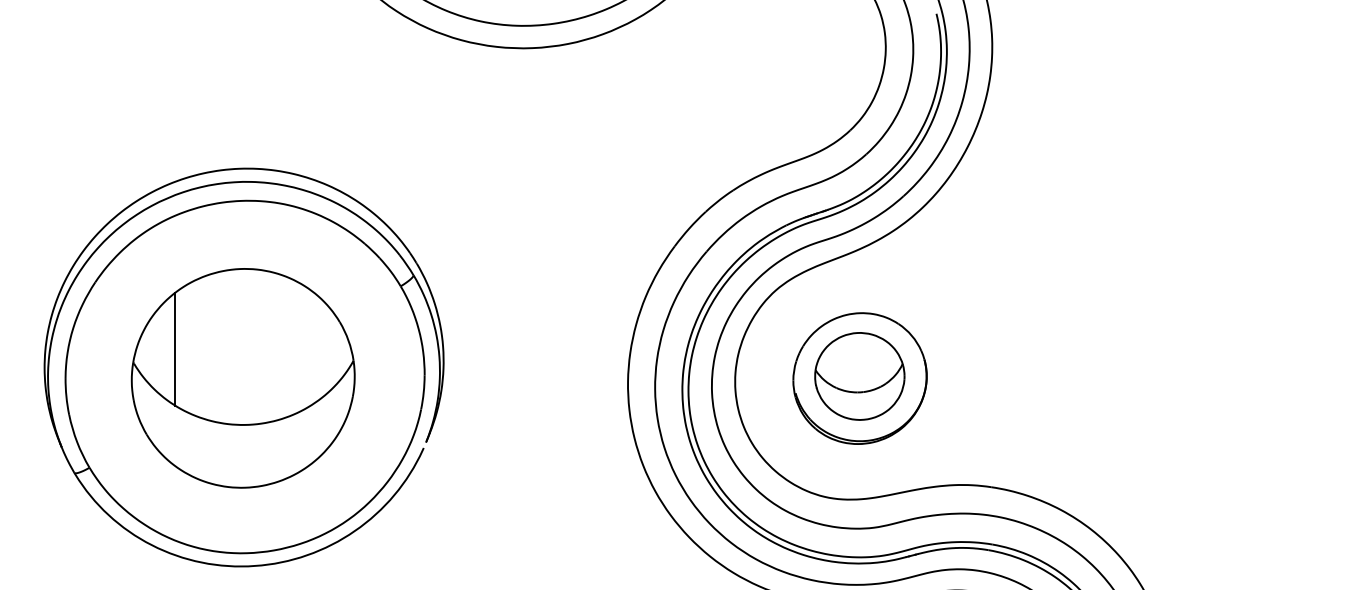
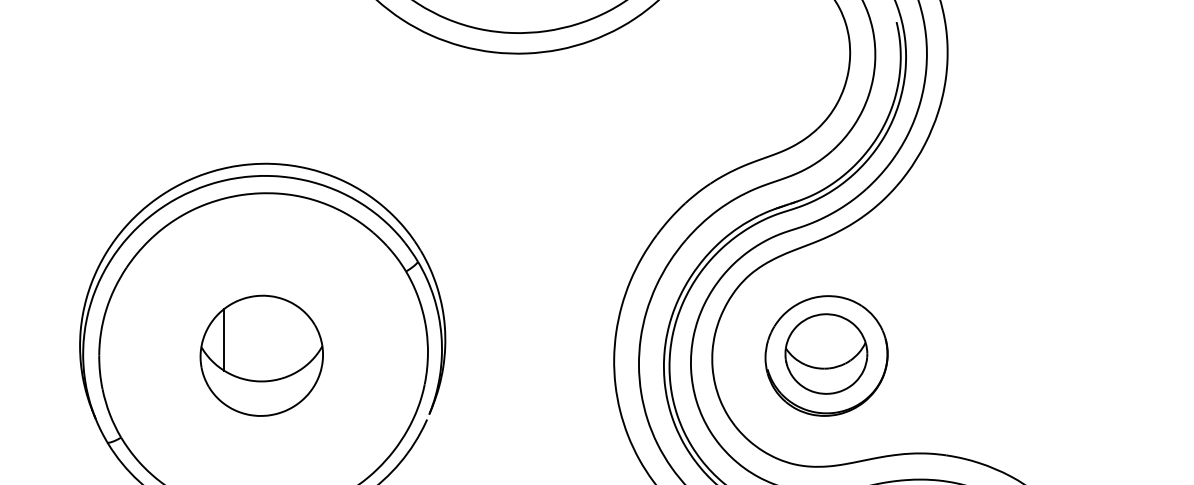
part: (242, 378) -> (261, 355), size x0.6

